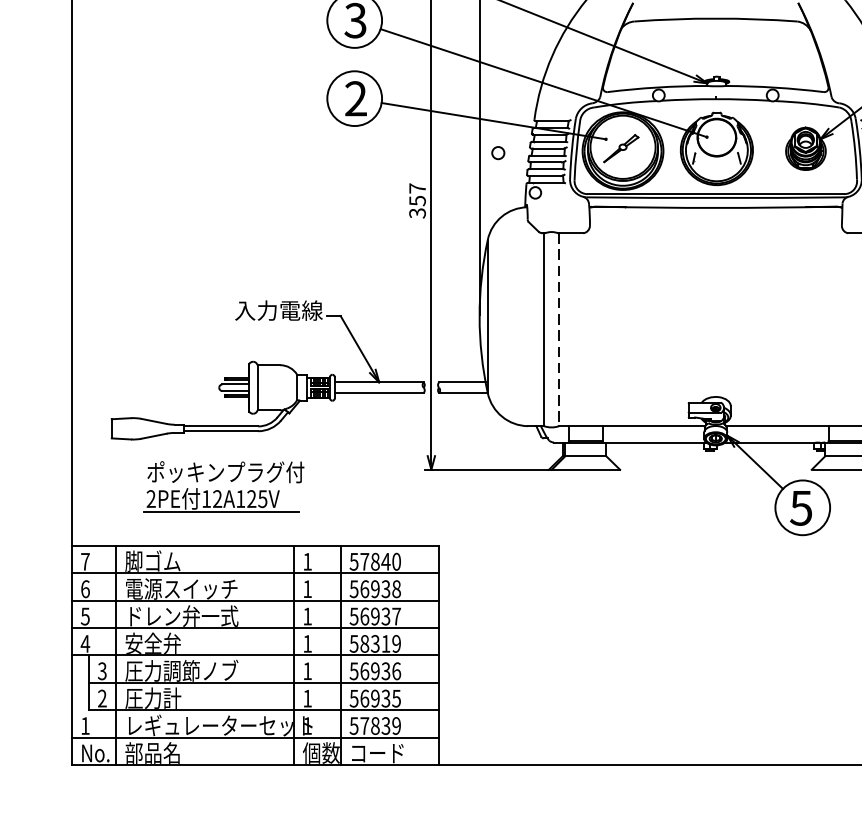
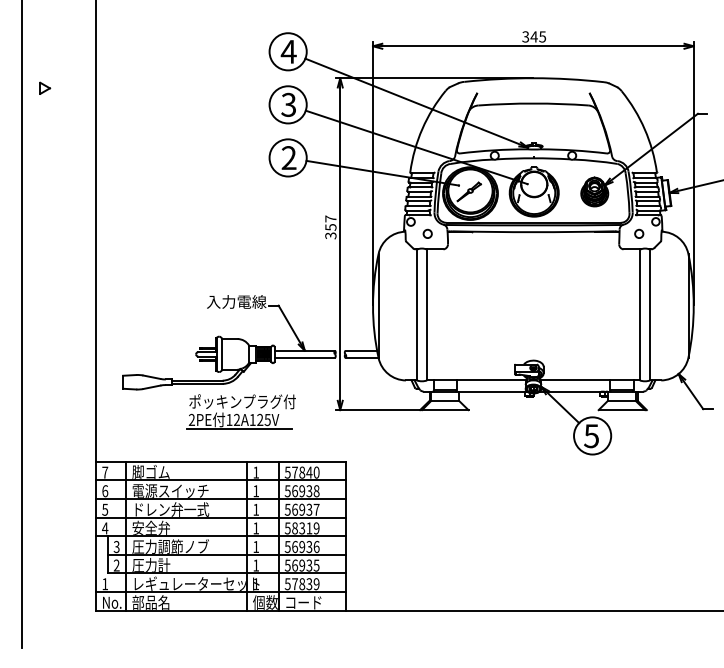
circle: (497, 152) -> (427, 233), moved
line: (559, 329) -> (427, 314), dashed -> solid
part: (222, 486) -> (240, 411), moved

